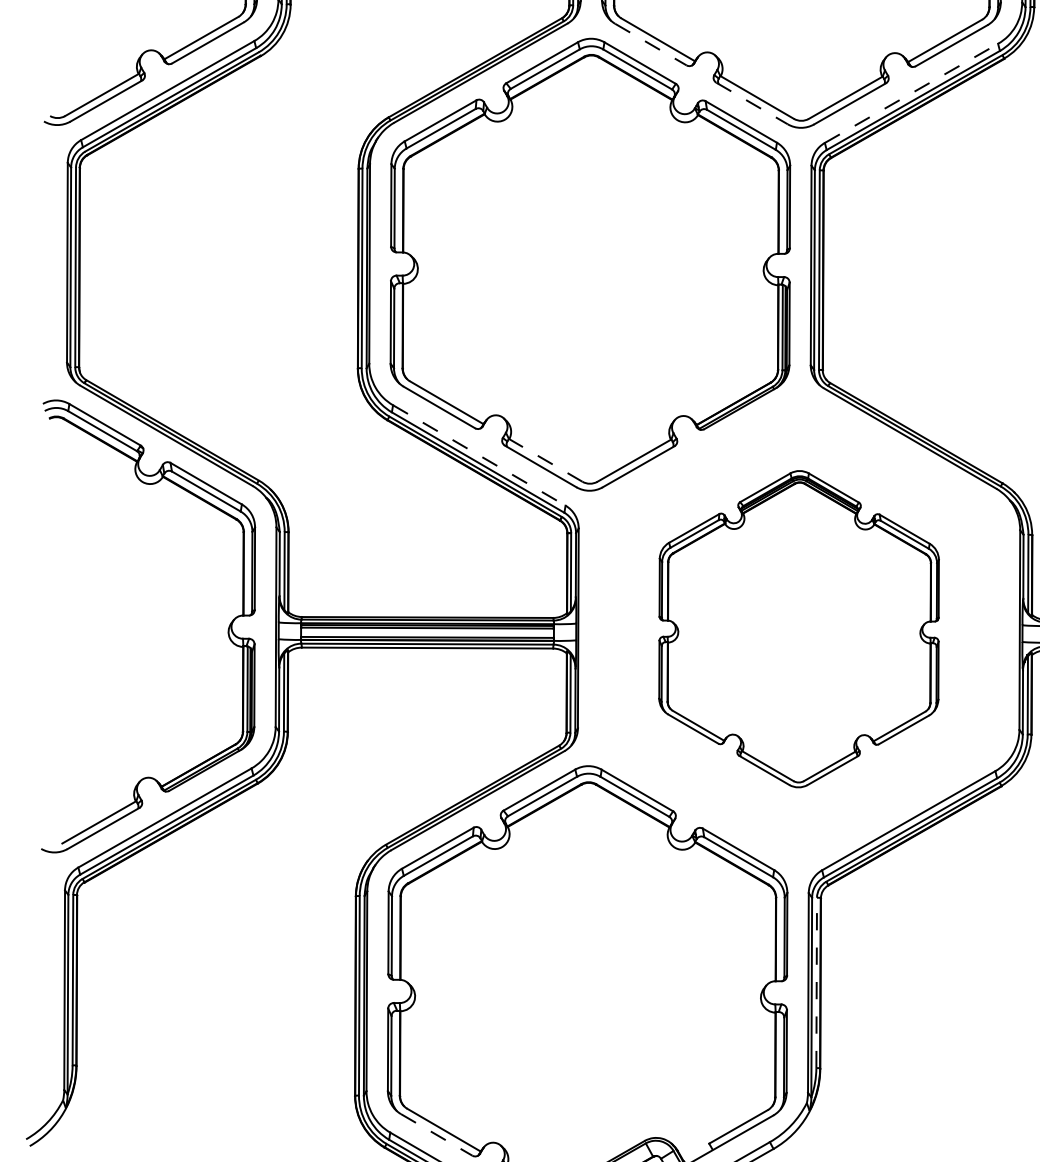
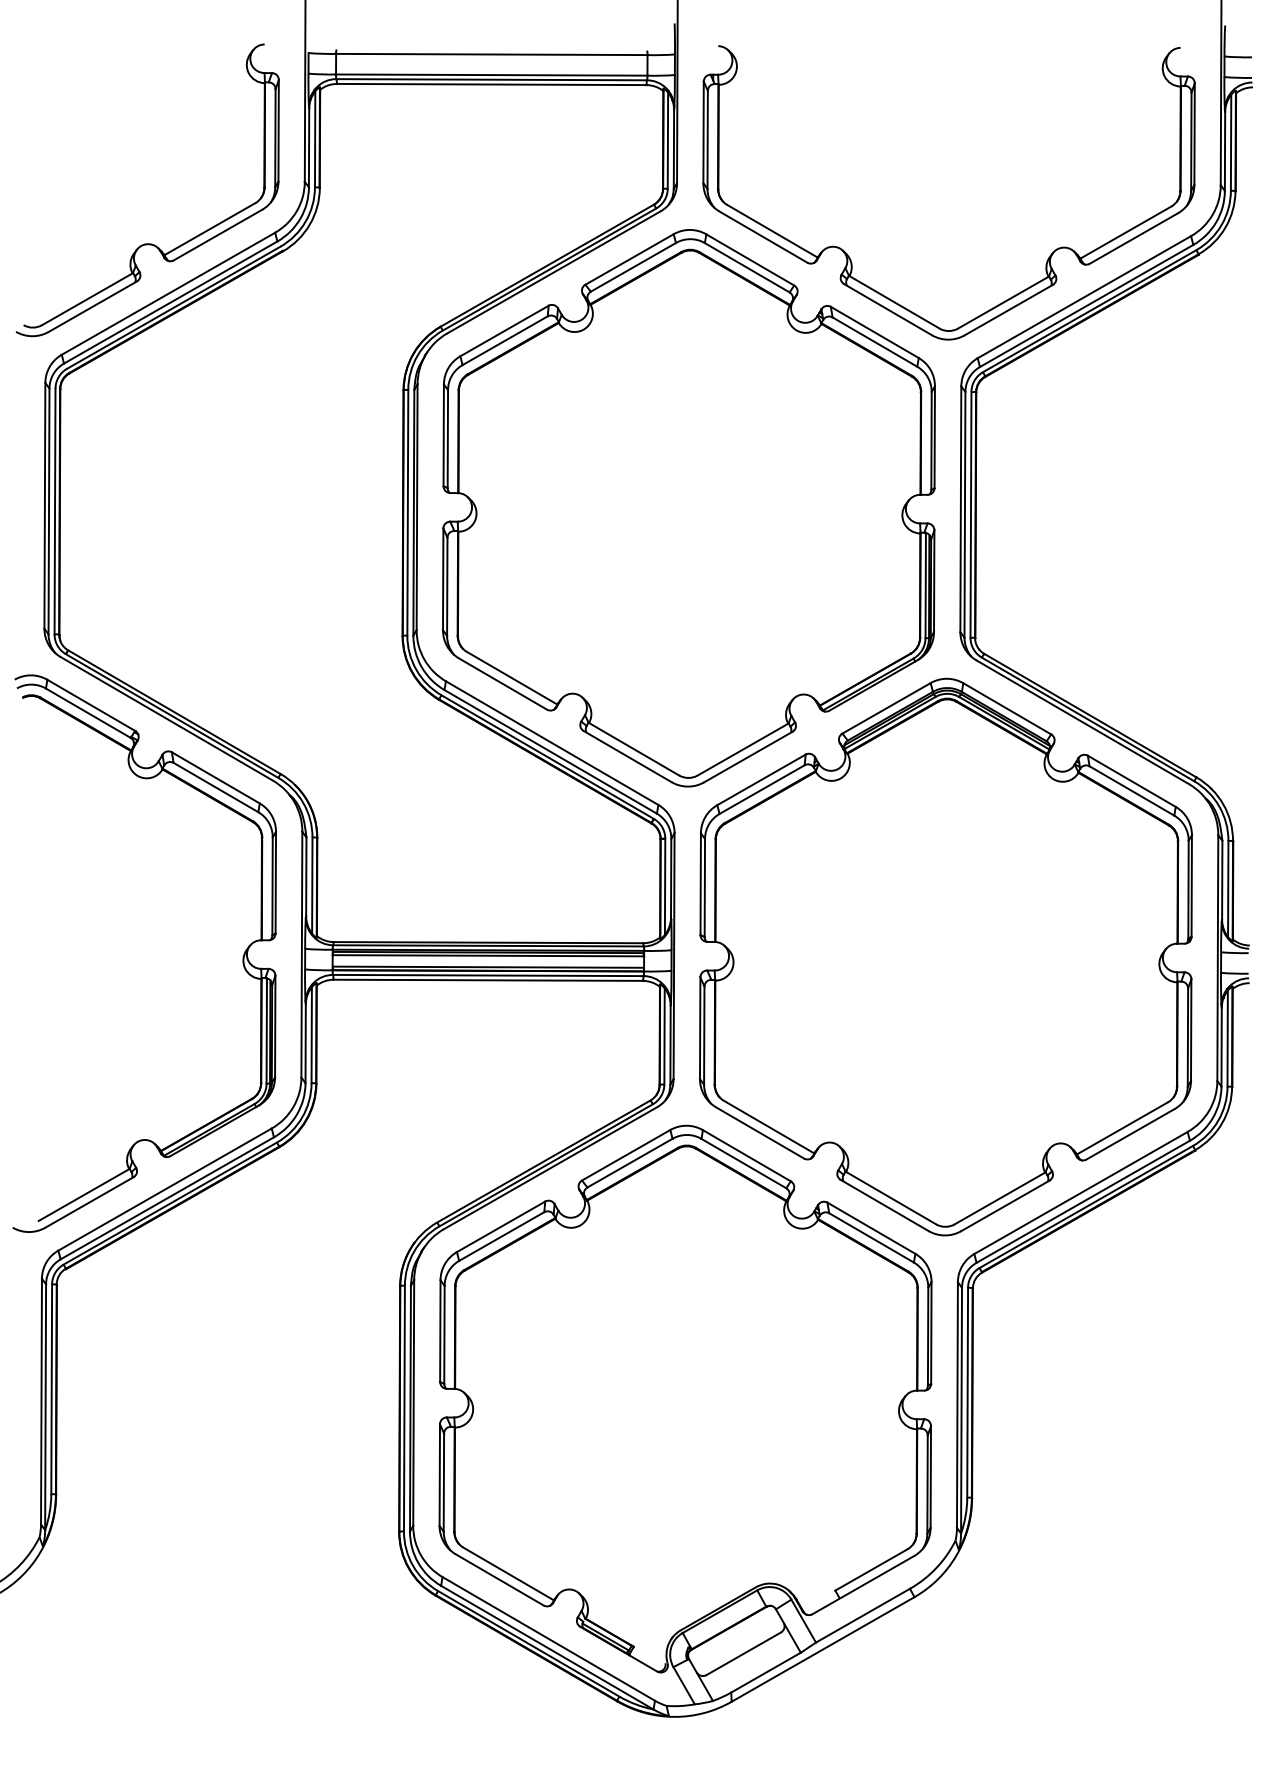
line: (650, 44) -> (763, 237), dashed -> solid
line: (911, 93) -> (1084, 297), dashed -> solid
line: (752, 103) -> (888, 309), dashed -> solid
line: (479, 455) -> (552, 743), dashed -> solid
line: (545, 459) -> (633, 748), dashed -> solid
part: (798, 628) -> (945, 956), size x1.43
line: (816, 982) -> (967, 1392), dashed -> solid
line: (436, 1134) -> (499, 1579), dashed -> solid

